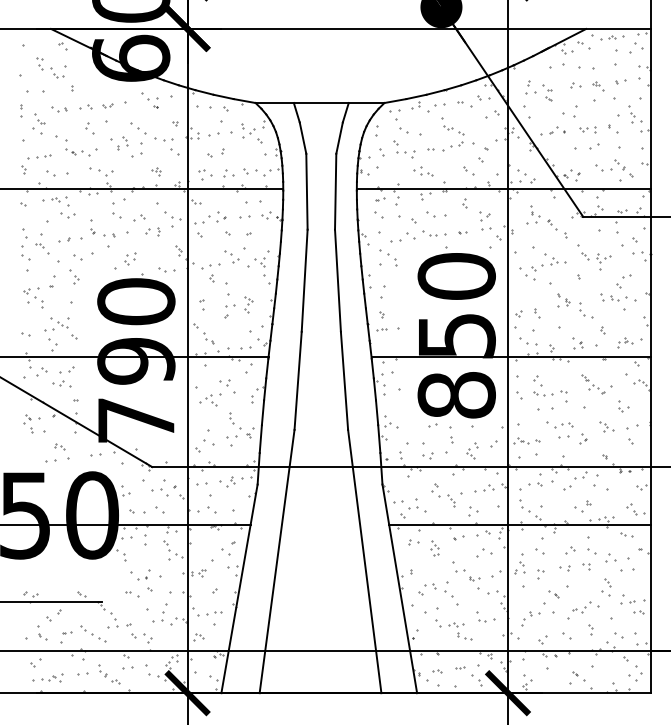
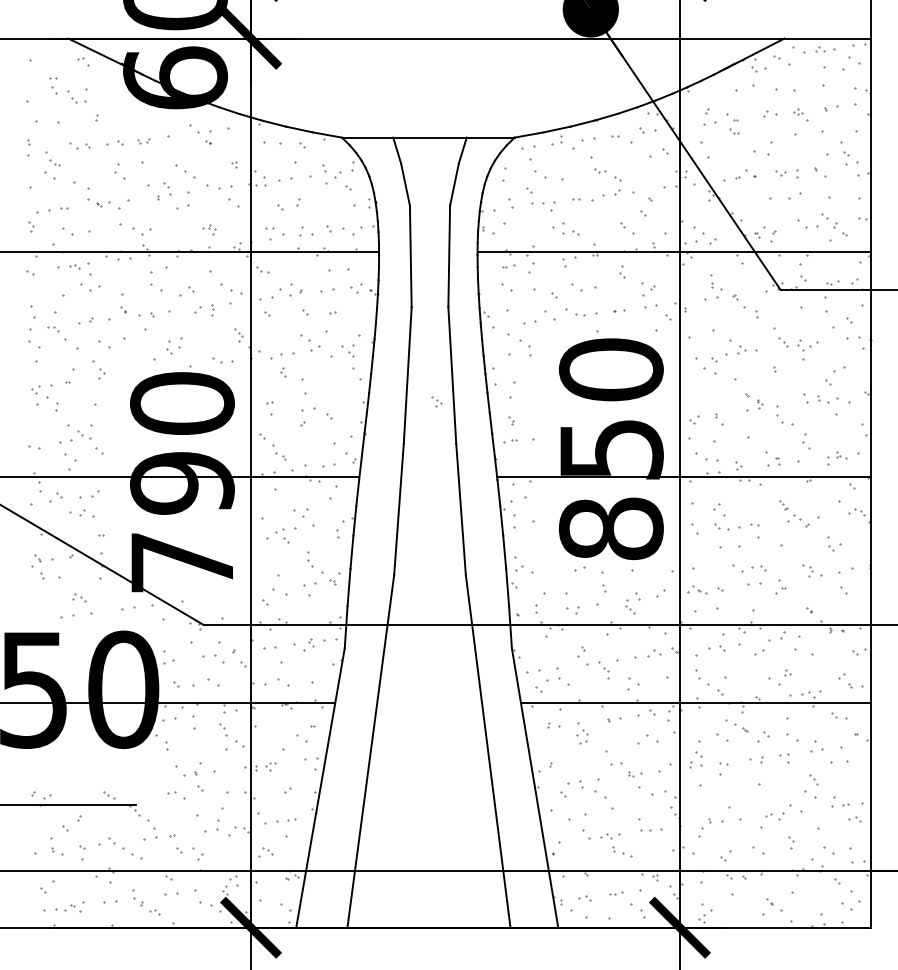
part: (248, 300) -> (436, 401), moved
part: (602, 330) -> (806, 441), size x1.6
part: (553, 593) -> (741, 727), moved
part: (66, 632) -> (89, 846), size x1.6

